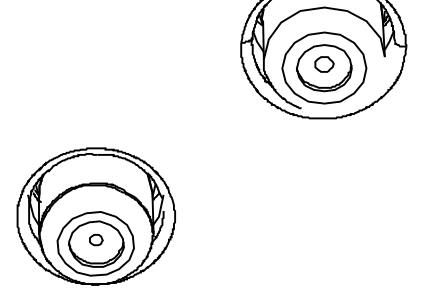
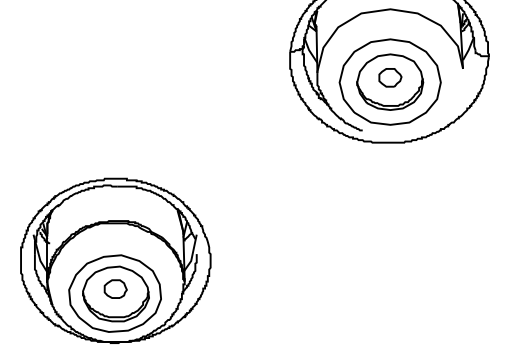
part: (96, 239) -> (116, 288), size x1.43

